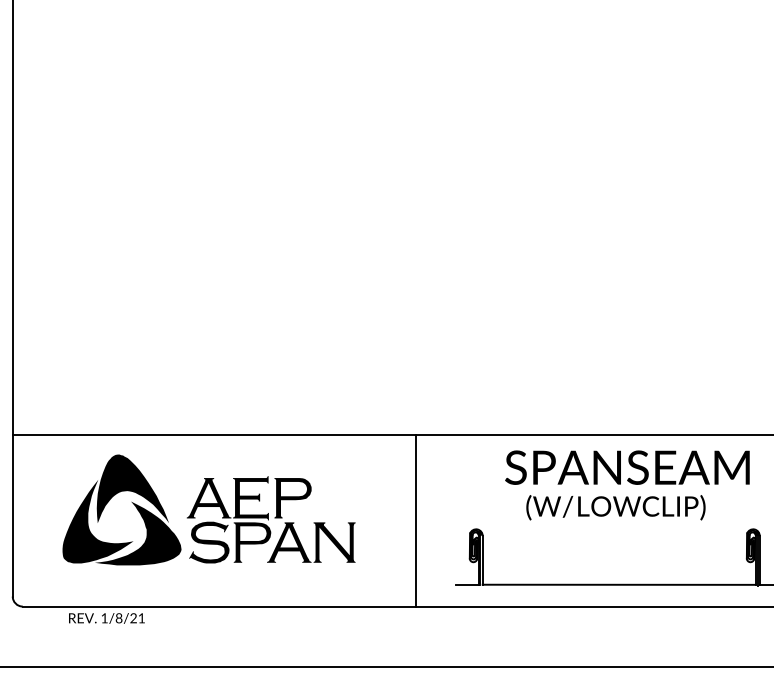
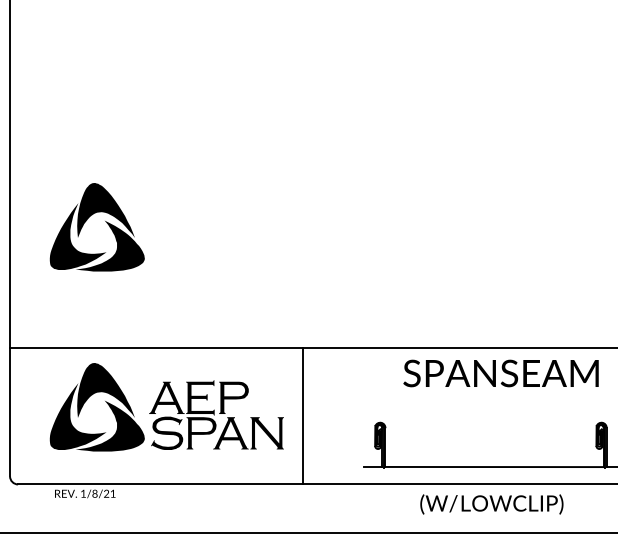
part: (132, 277) -> (105, 221), added
text: (615, 507) -> (491, 504), moved
line: (415, 520) -> (302, 415), moved

